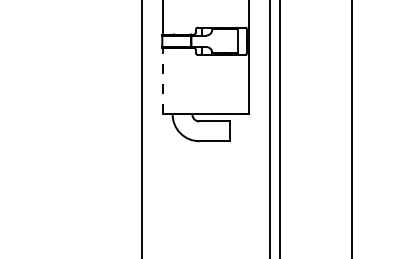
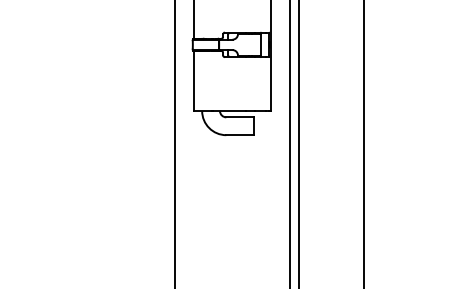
line: (163, 80) -> (193, 80), dashed -> solid

